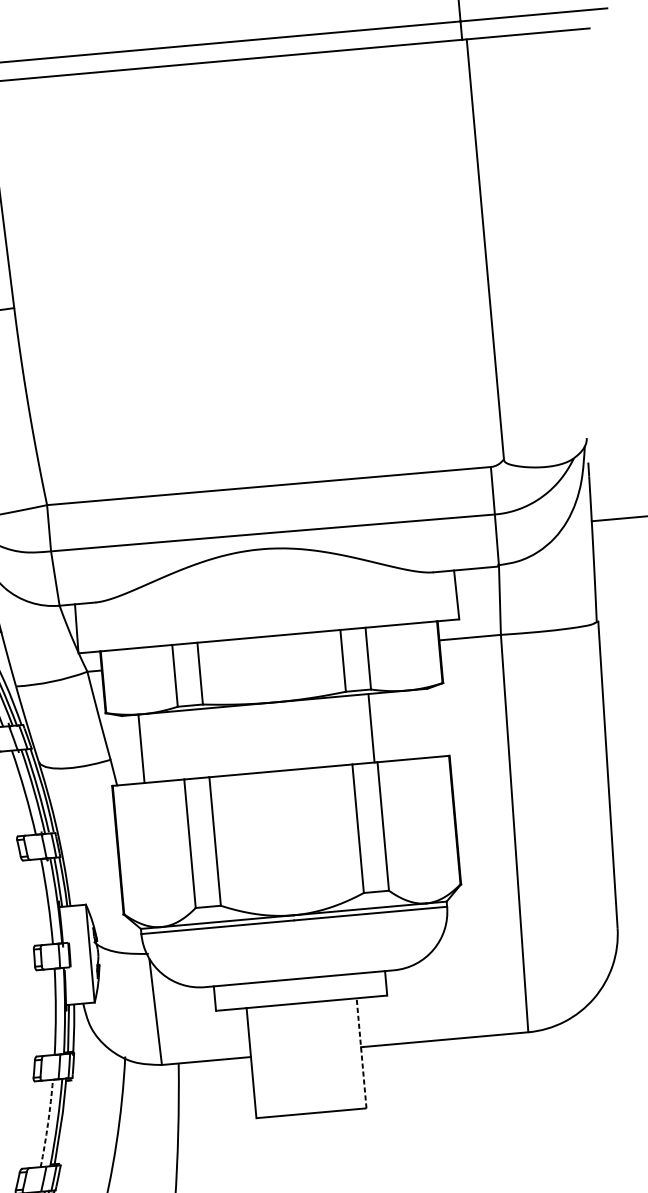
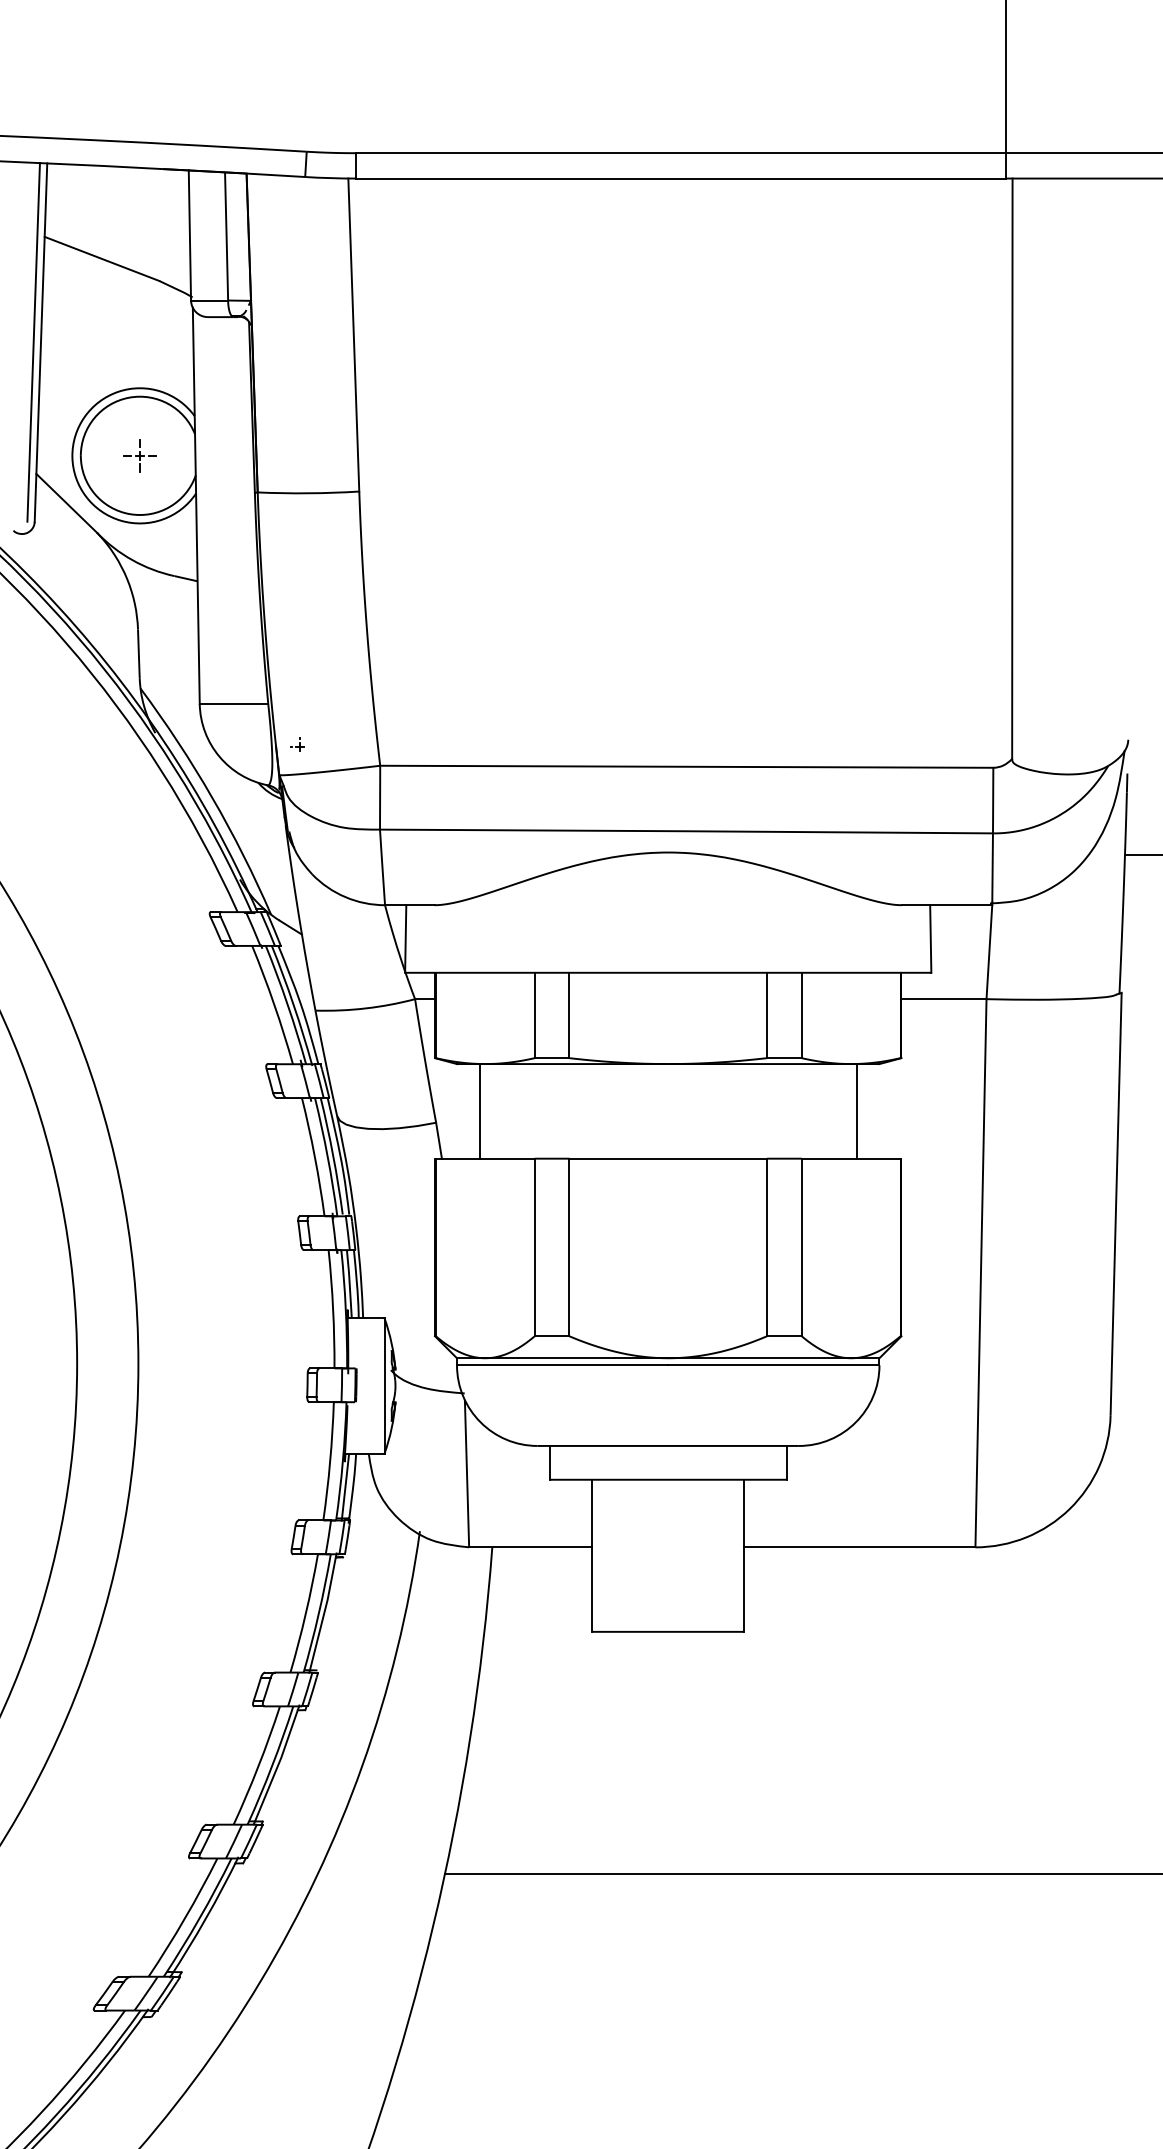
line: (371, 728) -> (856, 1111), moved
line: (361, 1053) -> (744, 1555), dashed -> solid
arc: (47, 1123) -> (305, 1613), dashed -> solid

